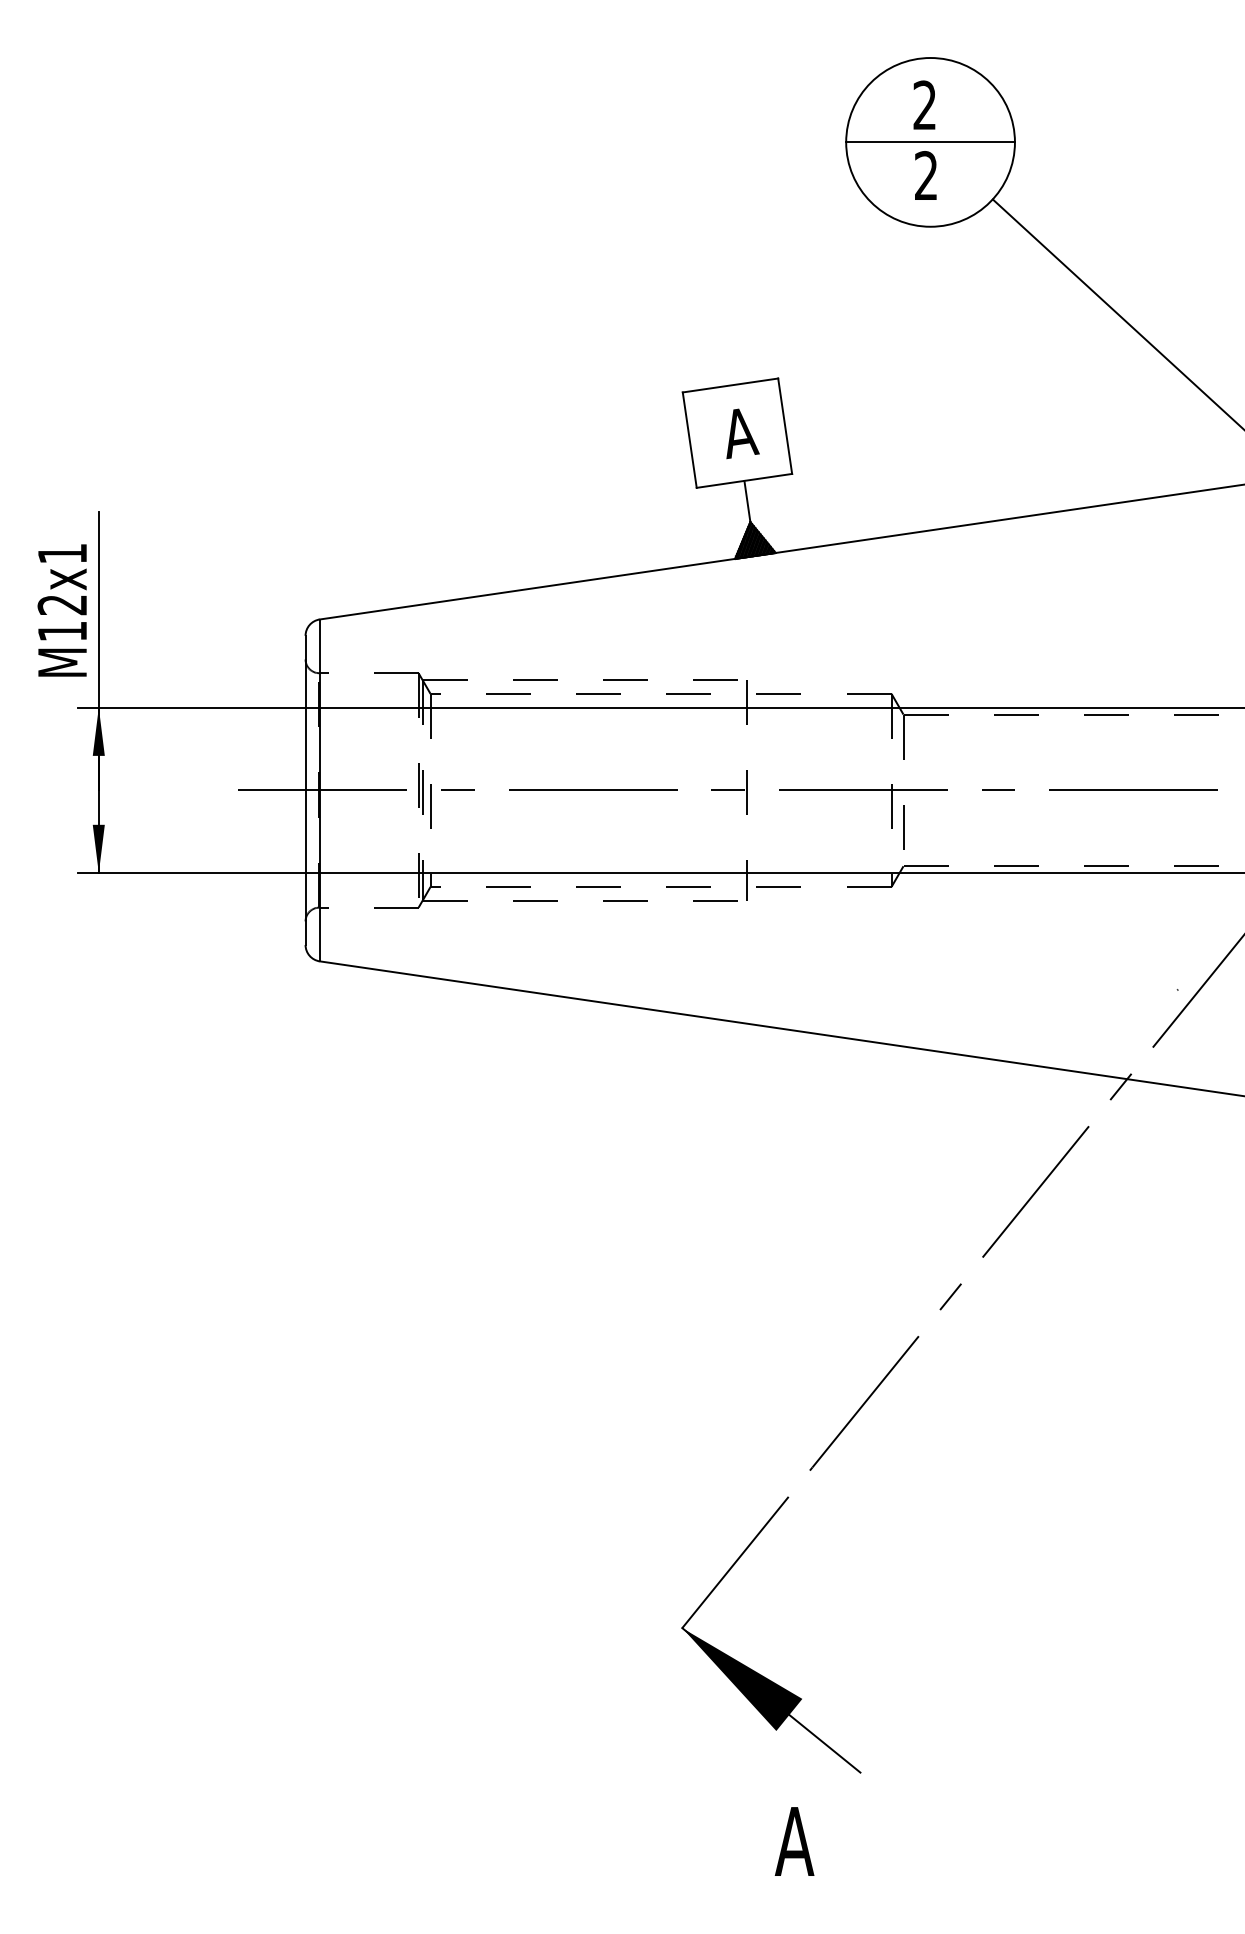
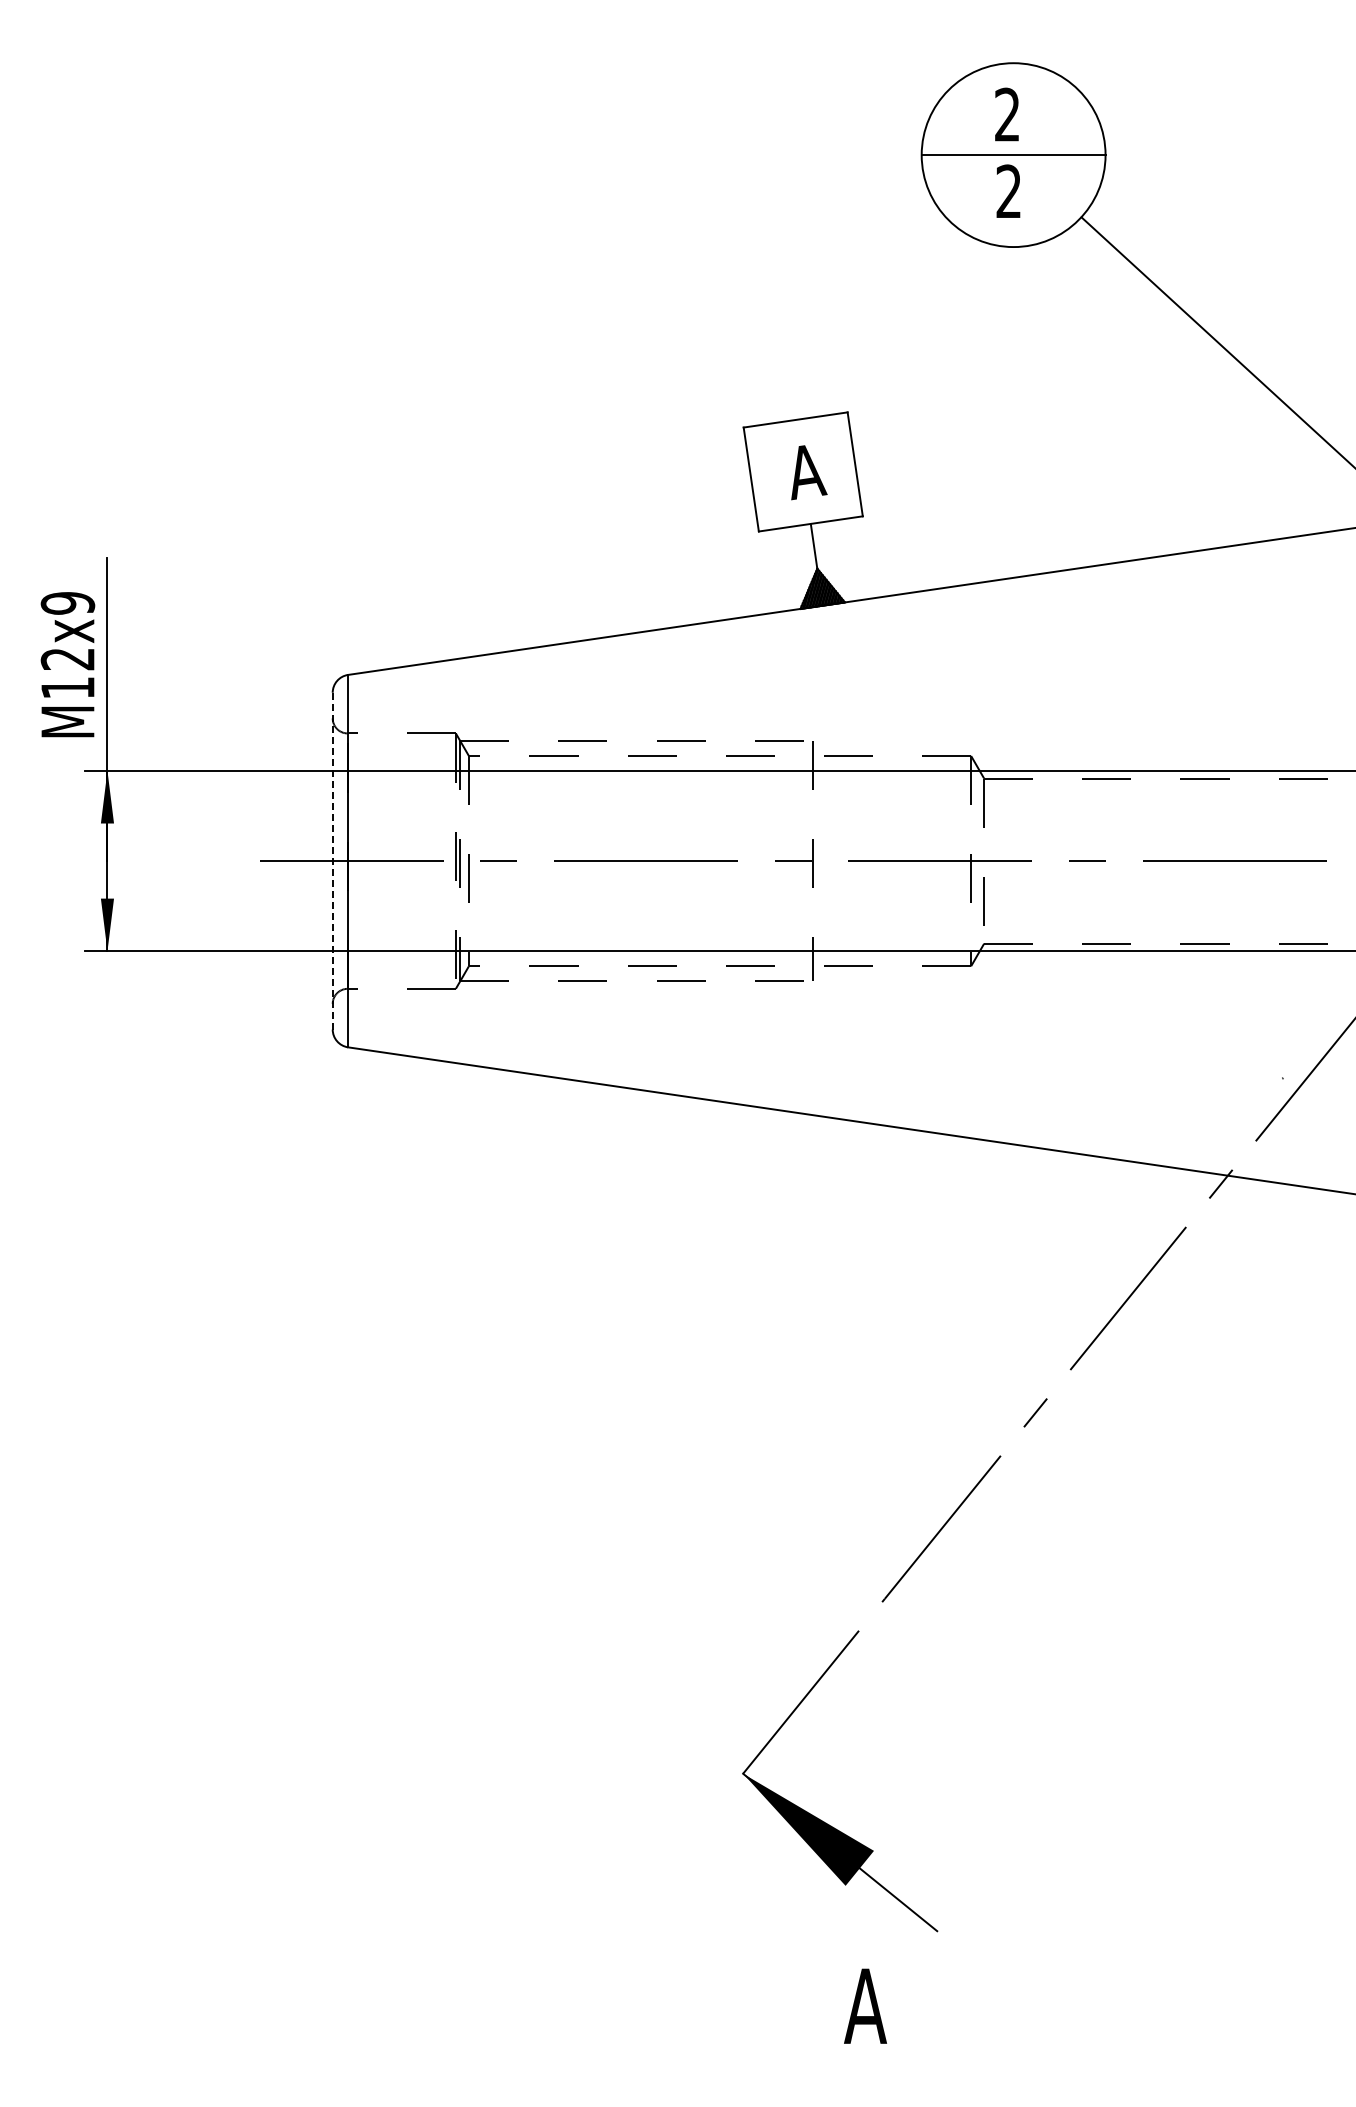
text: (62, 553) -> (67, 603), M12x1 -> M12x9
line: (305, 789) -> (332, 860), solid -> dashed

